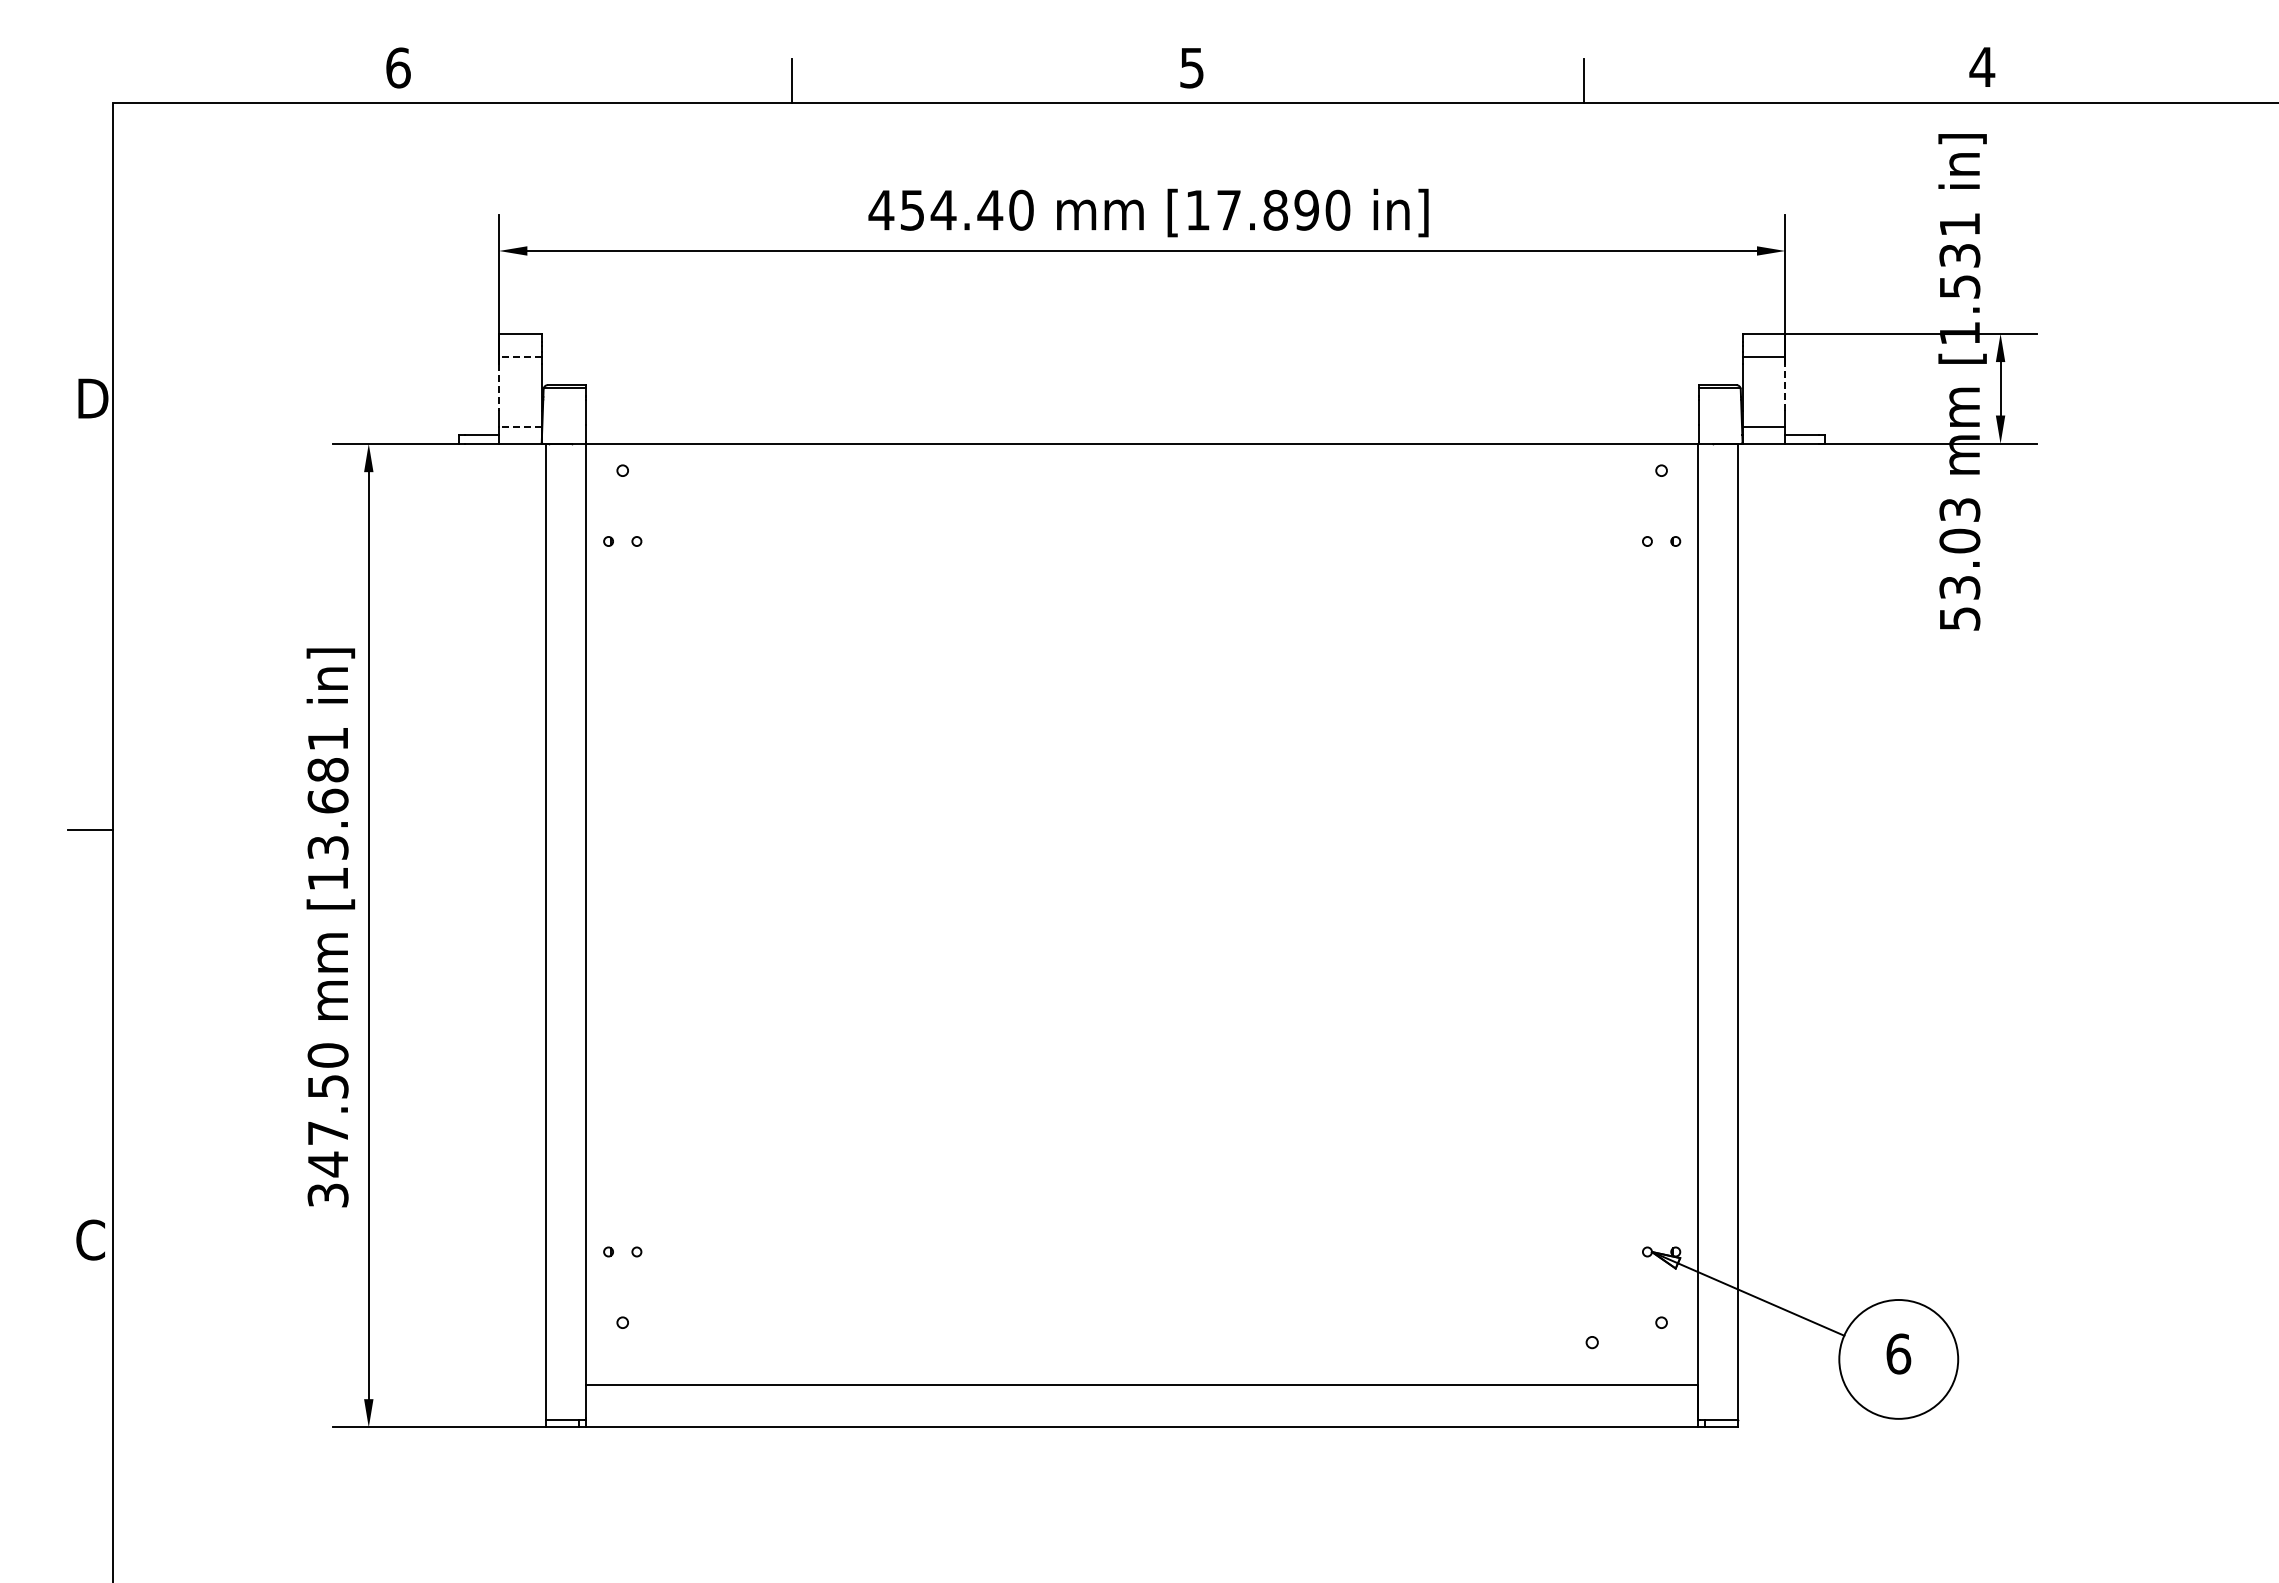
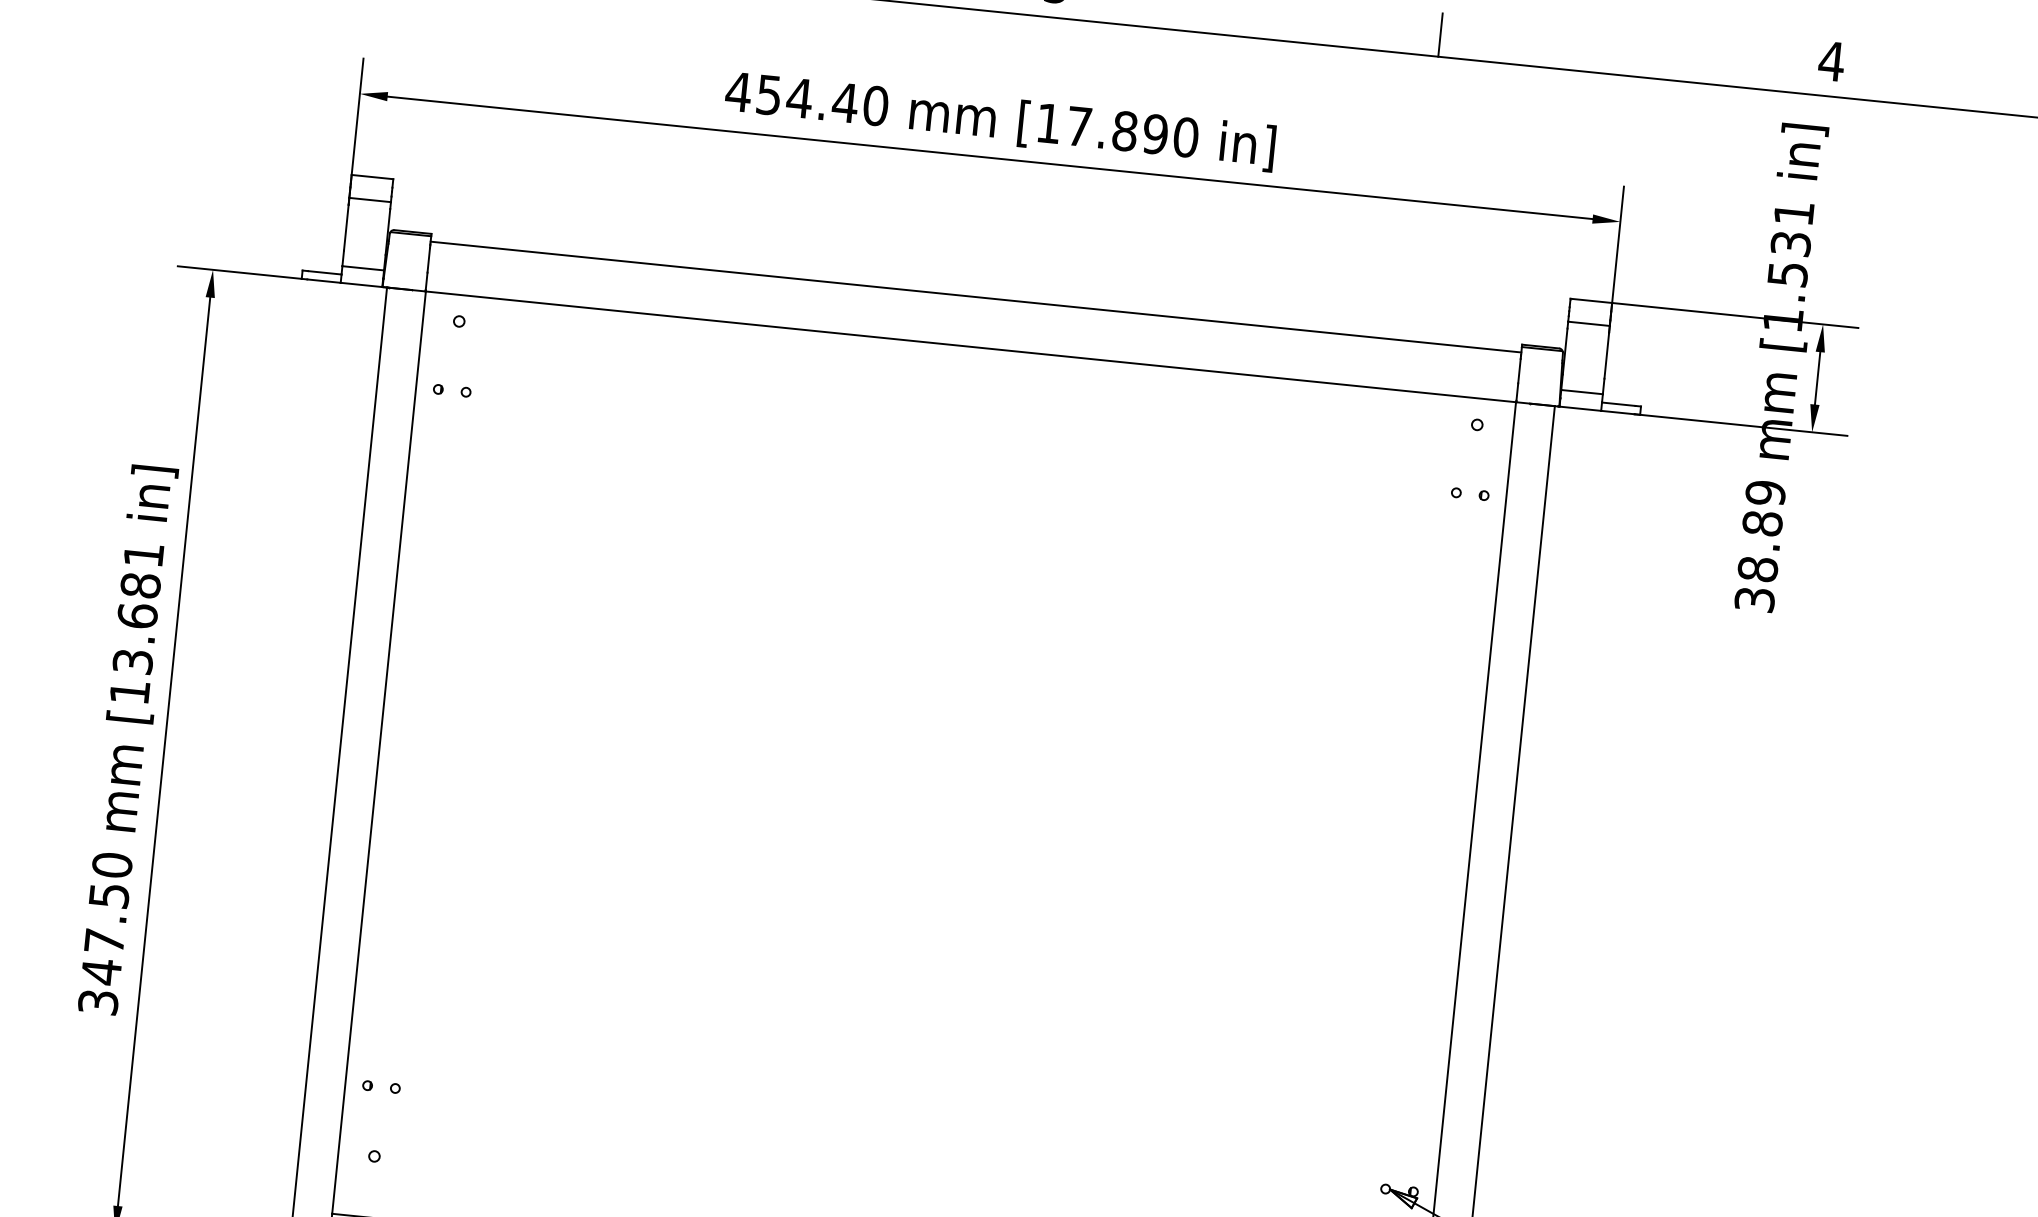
line: (519, 357) -> (369, 200), dashed -> solid
line: (1785, 387) -> (1606, 355), dashed -> solid
line: (499, 388) -> (346, 228), dashed -> solid
line: (1141, 393) -> (975, 297), added
line: (519, 426) -> (362, 267), dashed -> solid
text: (1959, 564) -> (1759, 546), 53.03 -> 38.89

